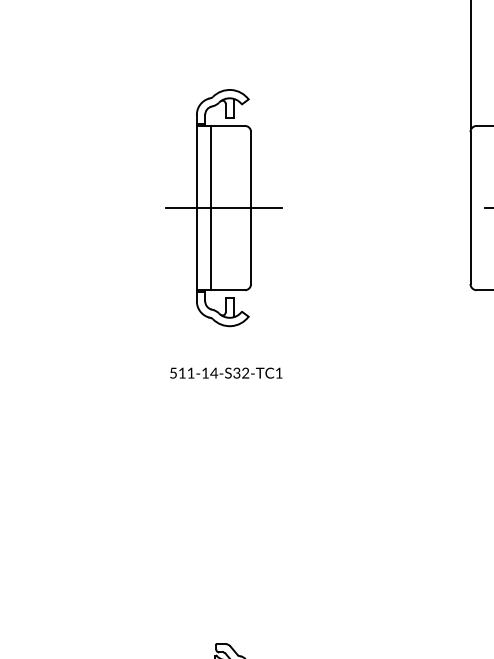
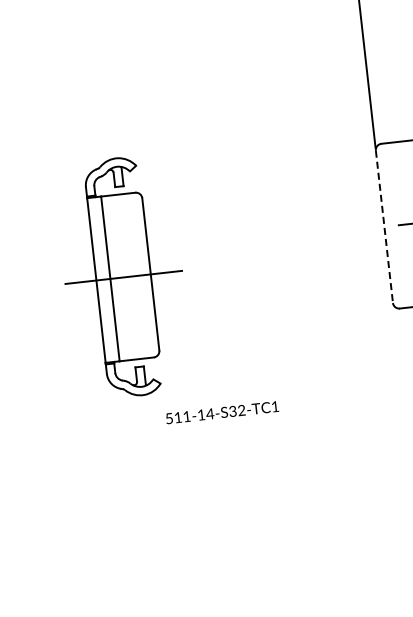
part: (223, 208) -> (123, 277), moved
line: (470, 208) -> (384, 227), solid -> dashed
text: (226, 372) -> (222, 411), moved

